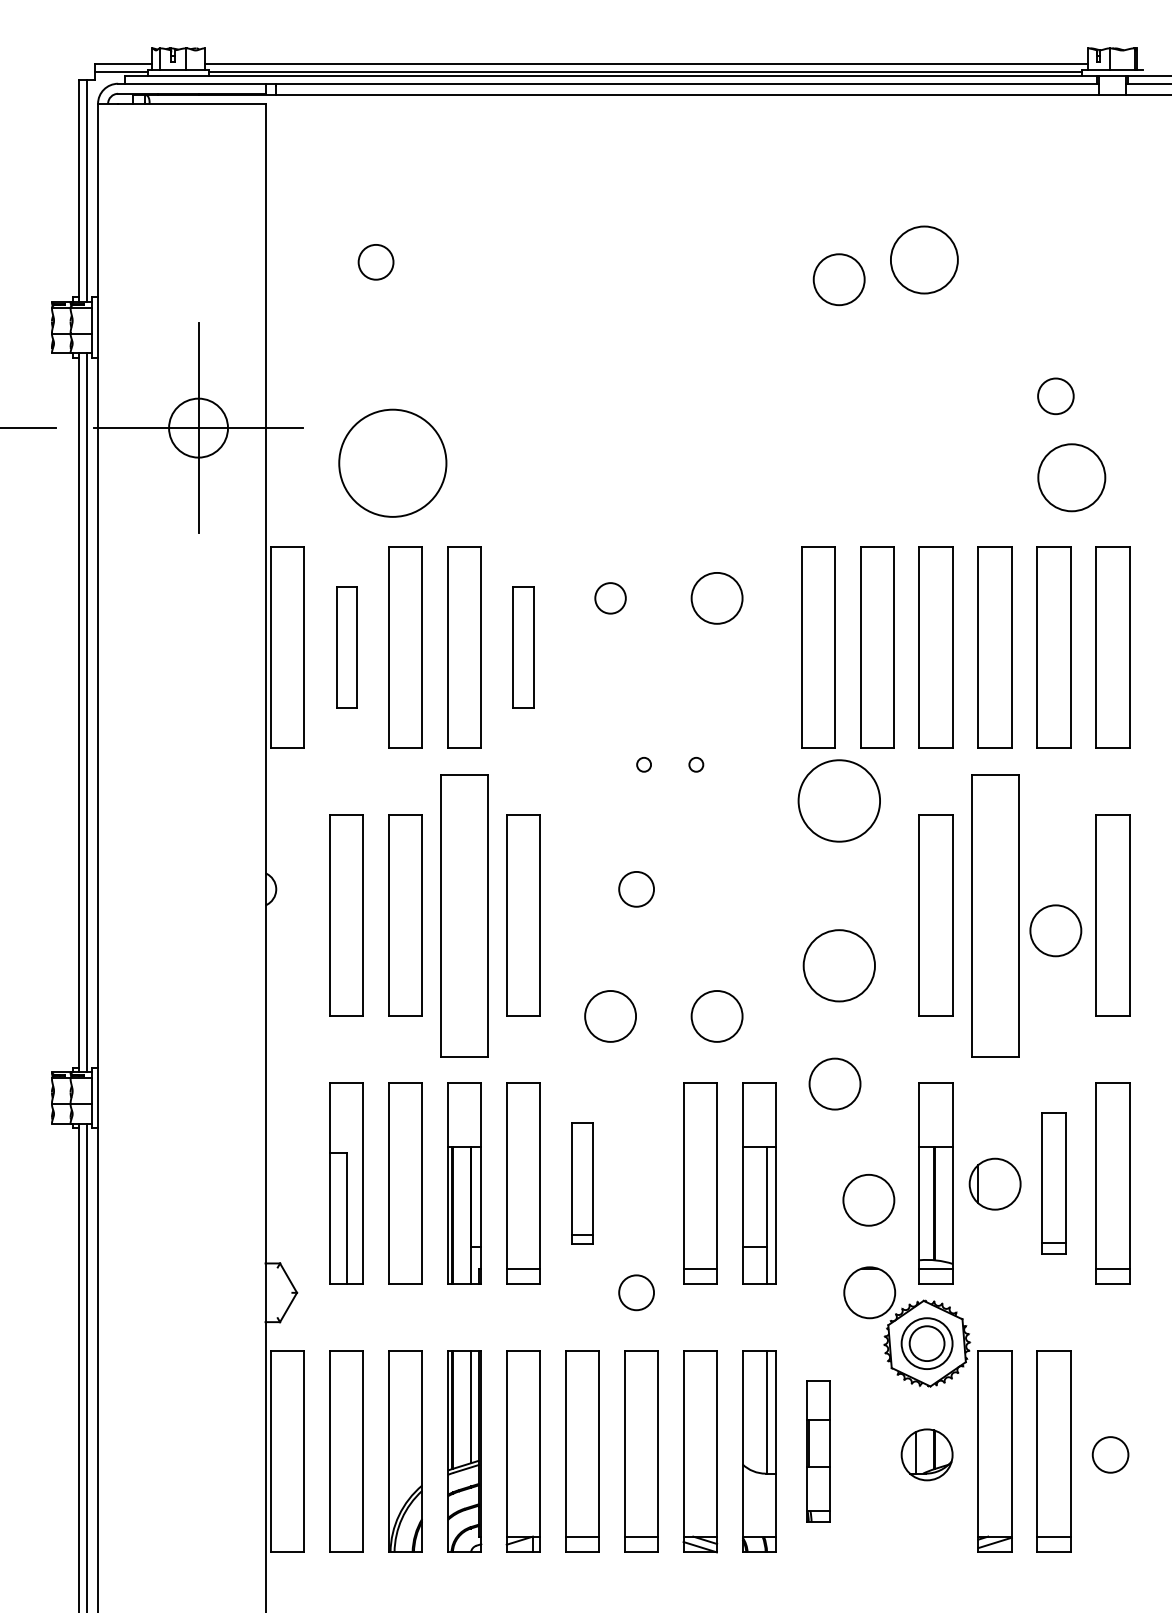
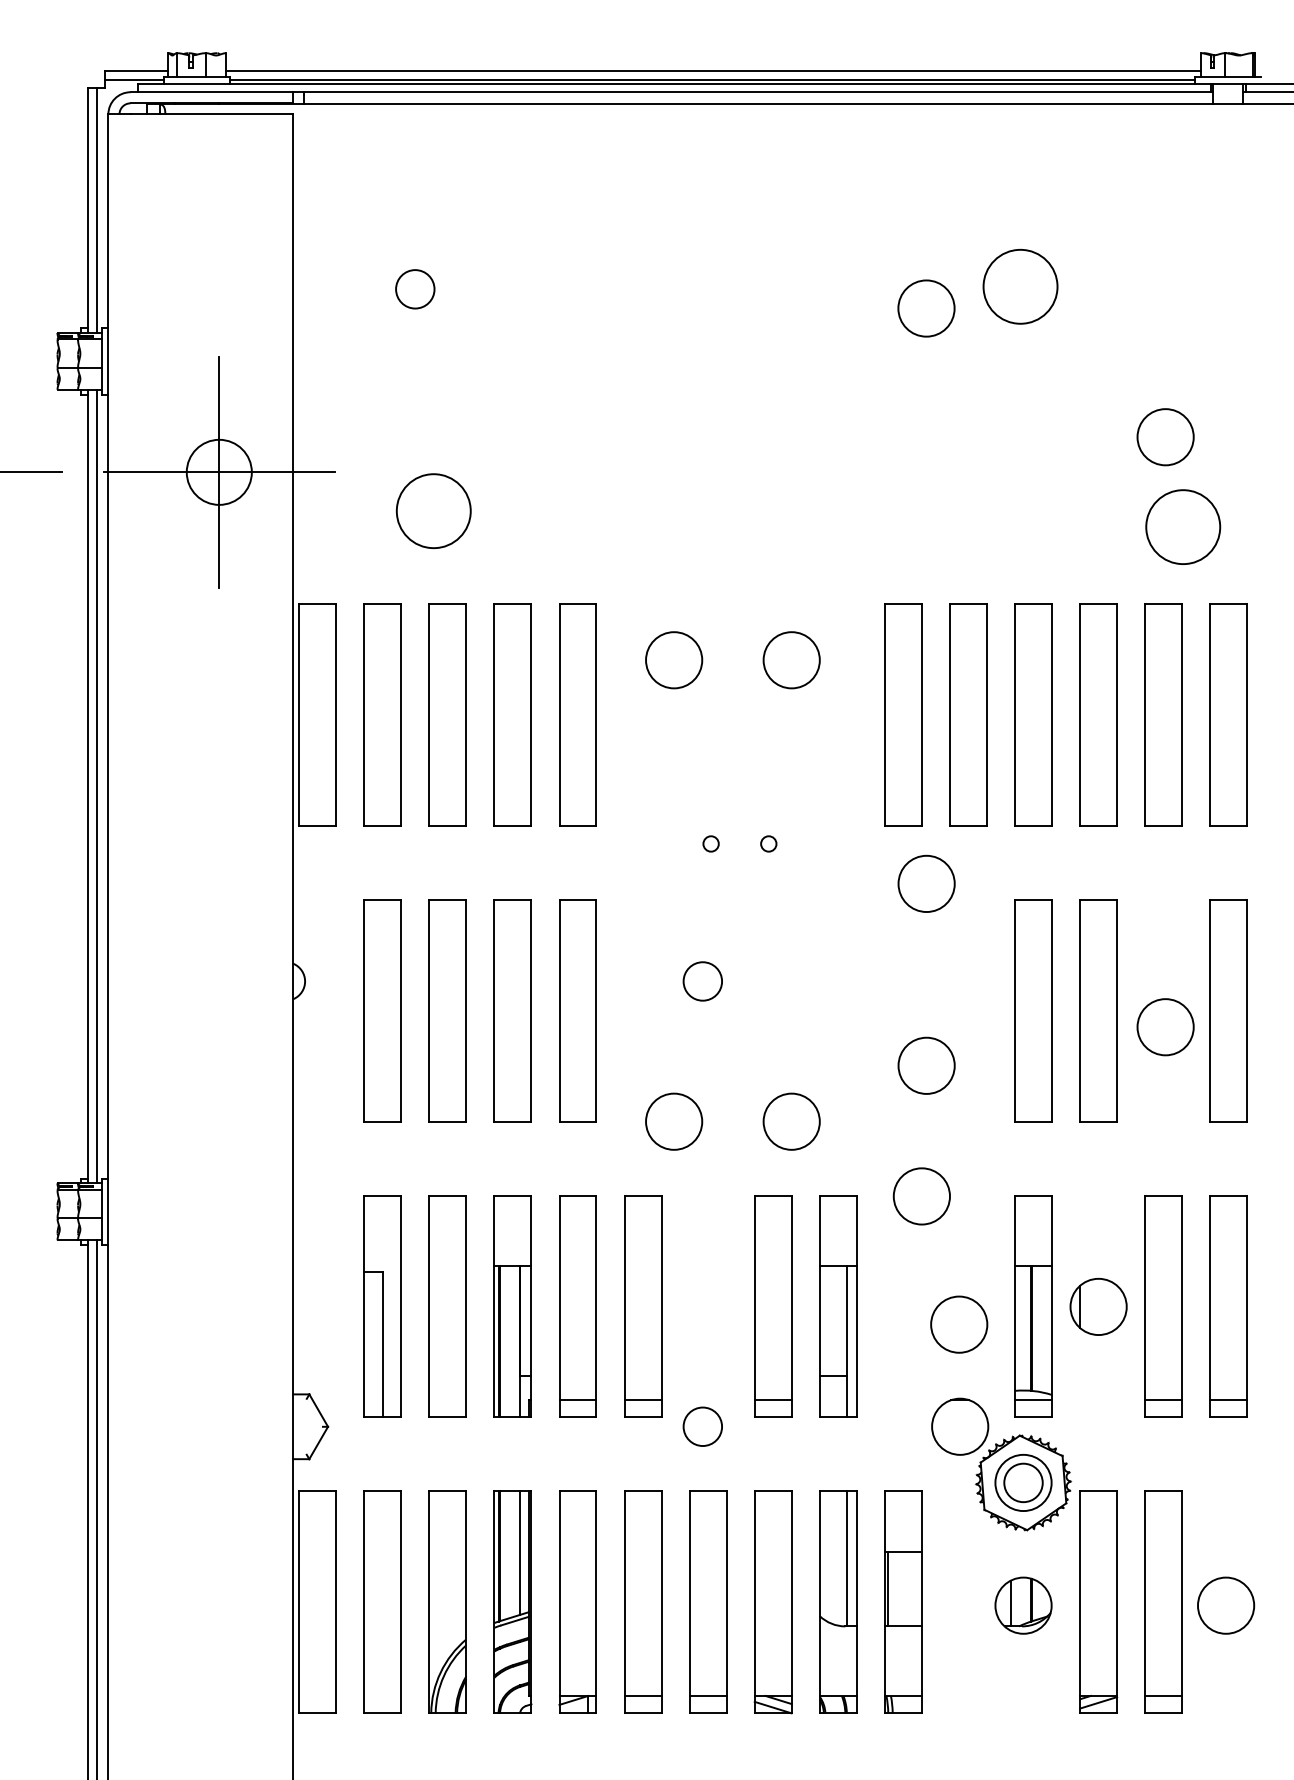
circle: (1055, 396) -> (1165, 437), size x1.43
circle: (392, 462) -> (433, 510), size x0.62
circle: (610, 597) -> (674, 659), size x1.67
part: (346, 647) -> (382, 714), size x1.67
part: (523, 647) -> (578, 714), size x1.67
circle: (838, 800) -> (925, 883), size x0.62
part: (464, 915) -> (512, 1010), size x0.71
part: (994, 915) -> (1097, 1010), size x0.71
circle: (838, 965) -> (925, 1065), size x0.71
part: (582, 1183) -> (643, 1306), size x1.67
part: (1053, 1183) -> (1163, 1306), size x1.43
part: (818, 1451) -> (903, 1601), size x1.43
circle: (1110, 1454) -> (1225, 1605), size x1.43

